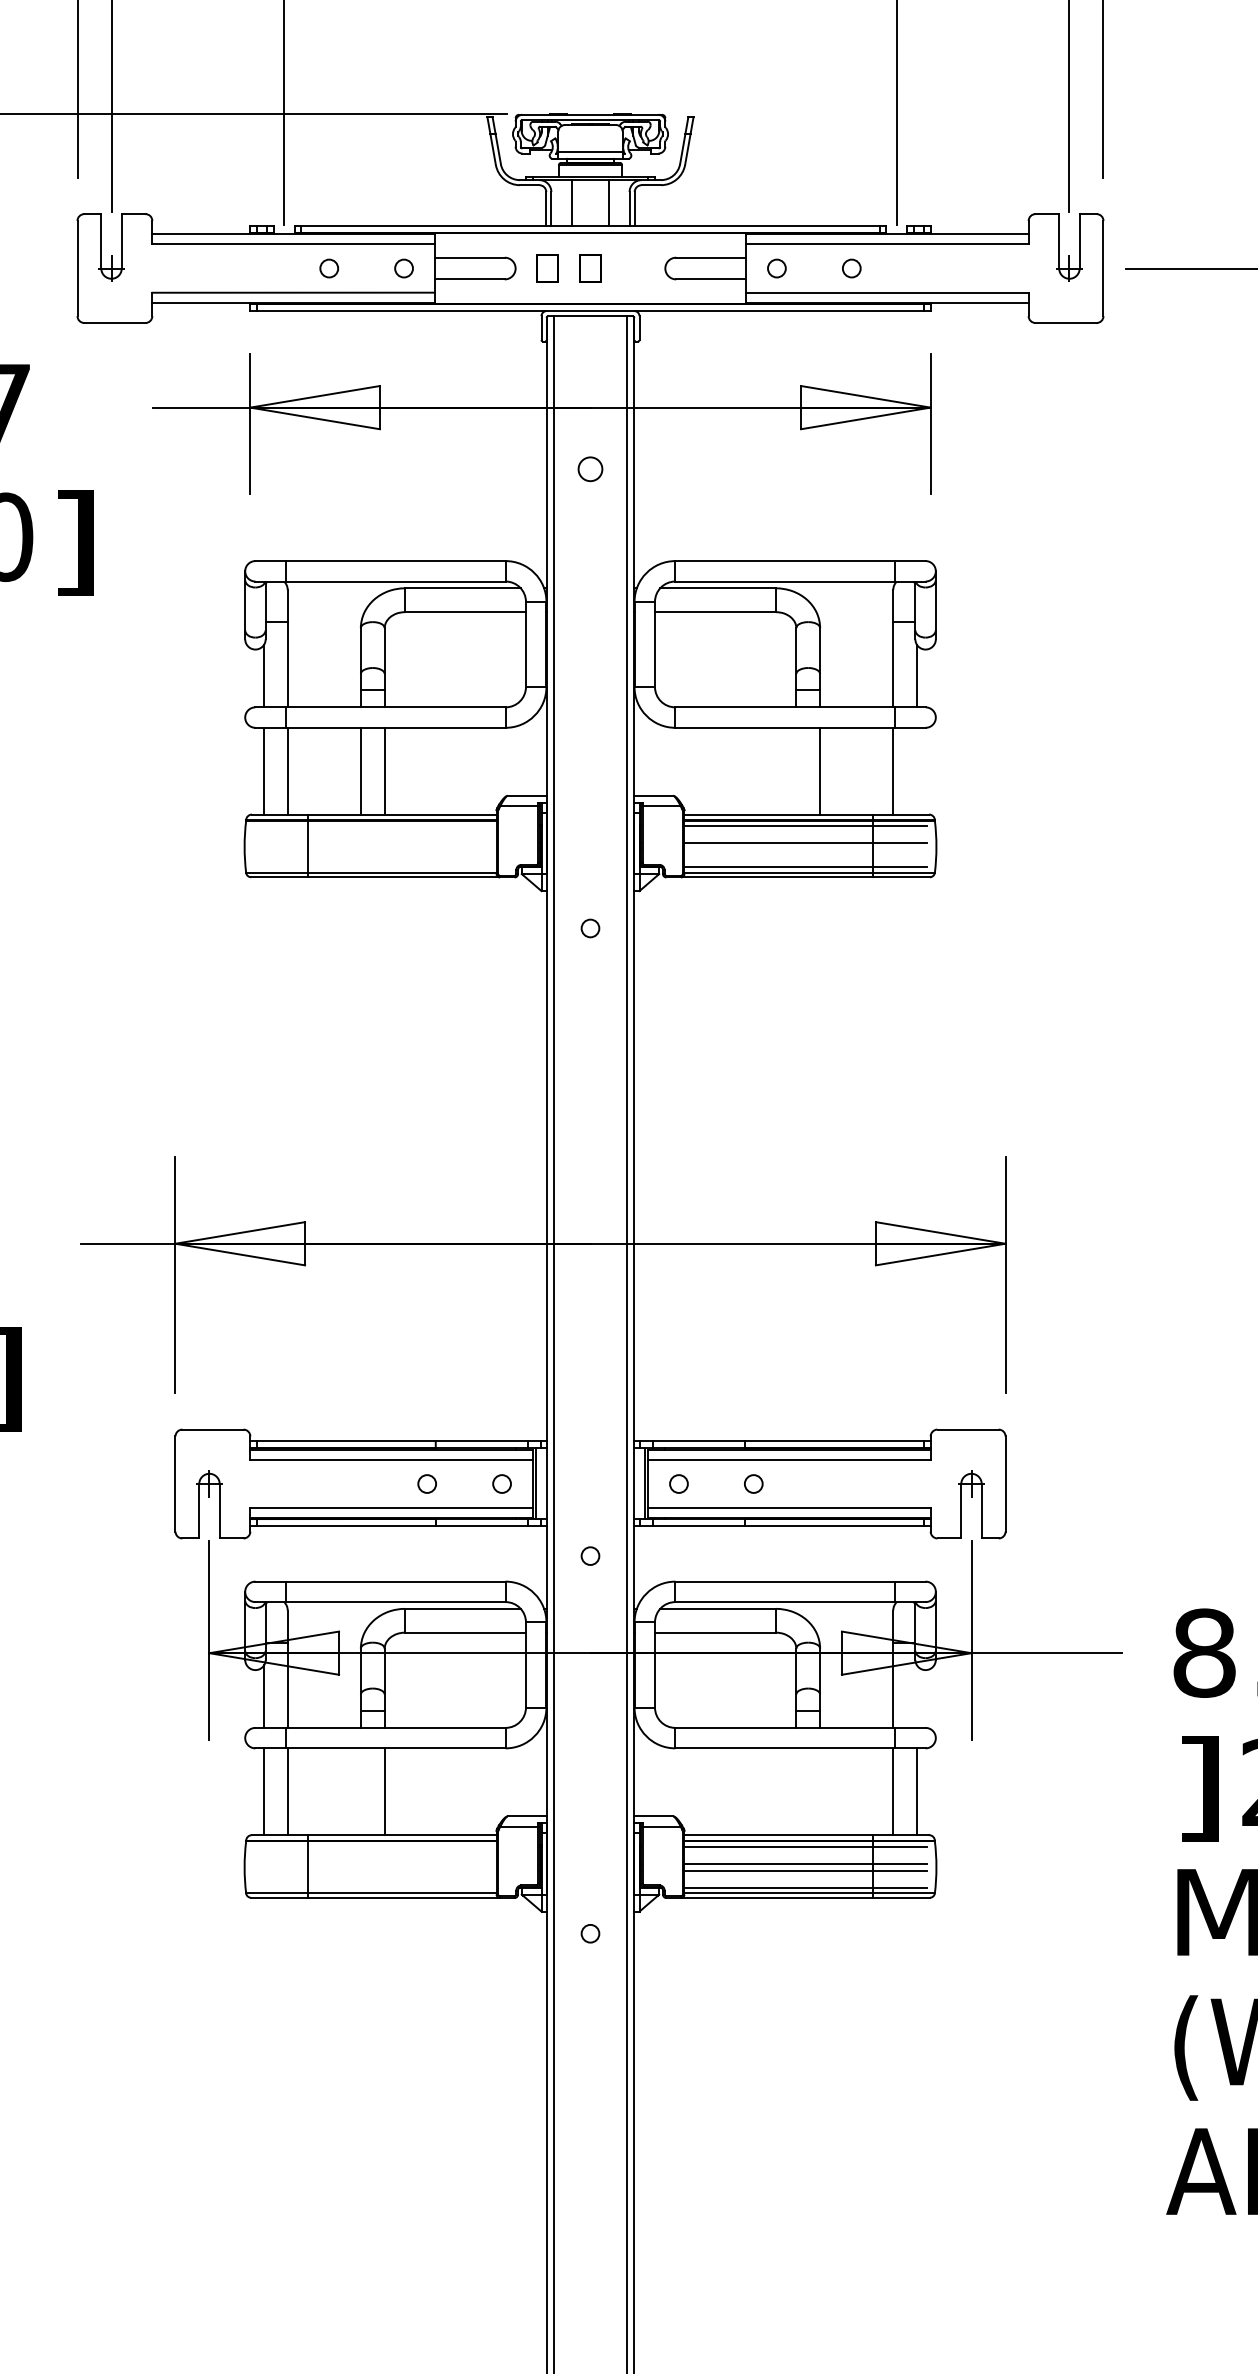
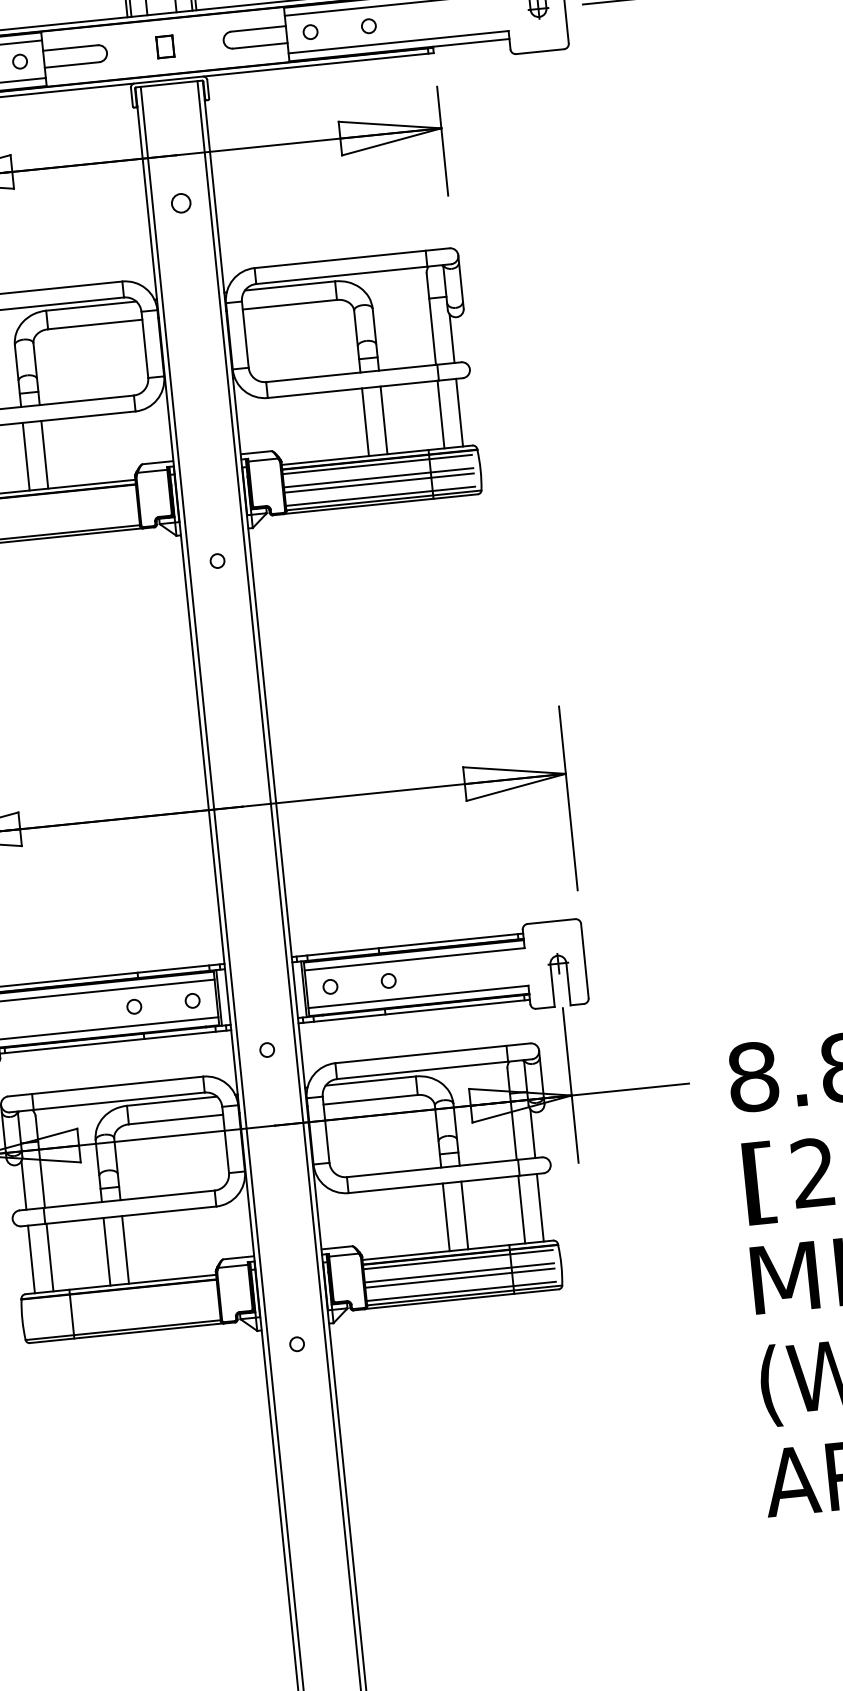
part: (547, 268) -> (131, 50), removed
line: (796, 770) -> (365, 421), added
line: (917, 770) -> (459, 412), added
line: (805, 850) -> (378, 483), added
line: (917, 1696) -> (533, 1133), added
text: (1199, 1788) -> (760, 1182), ] -> [
line: (360, 1791) -> (106, 1251), added
line: (796, 1791) -> (446, 1217), added
line: (820, 1791) -> (465, 1215), added

